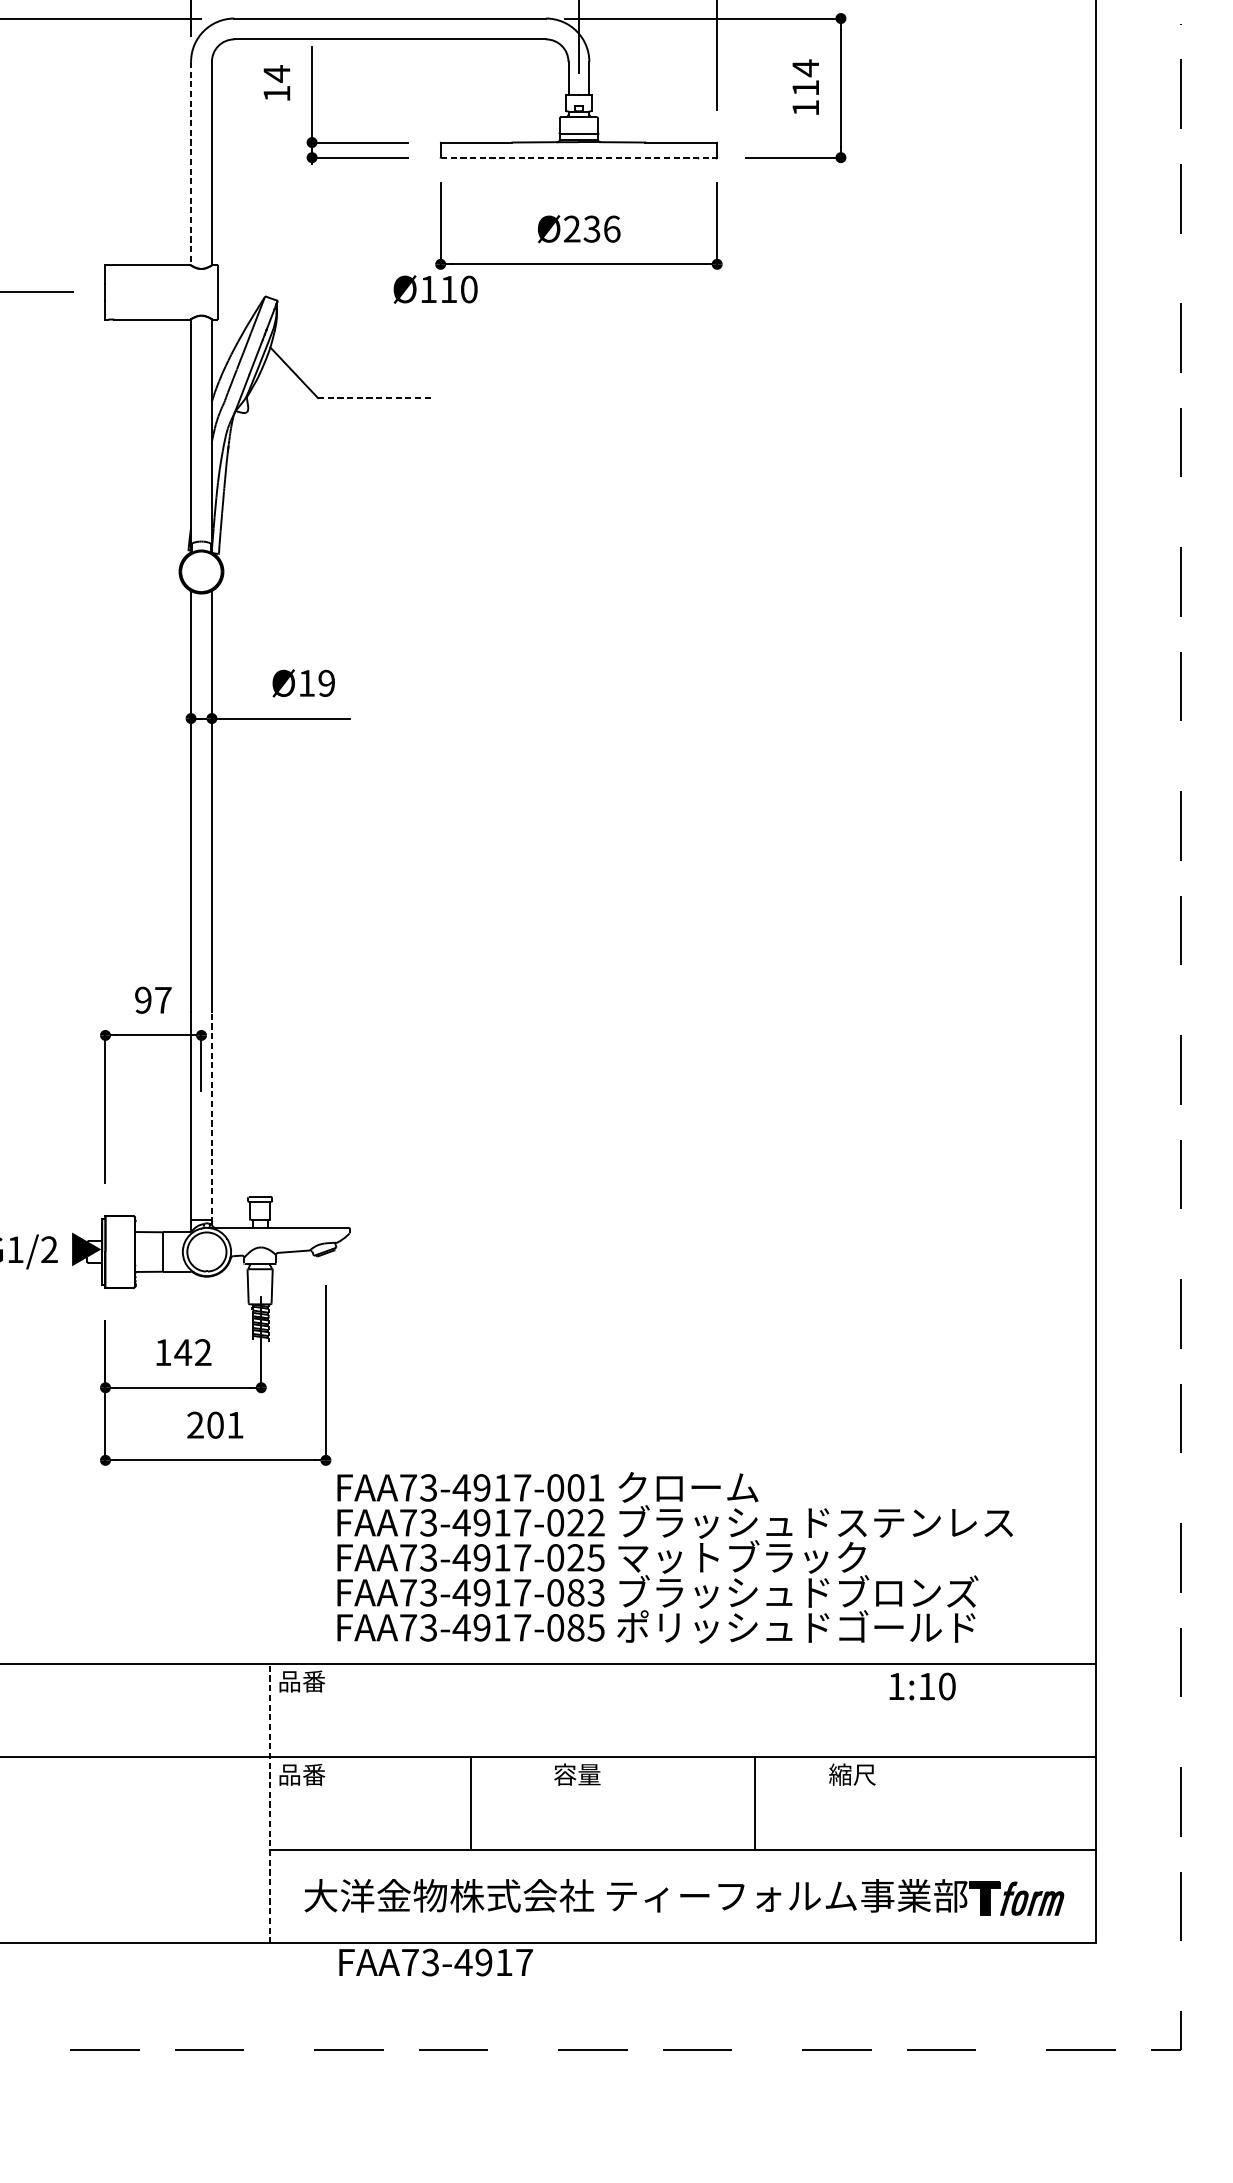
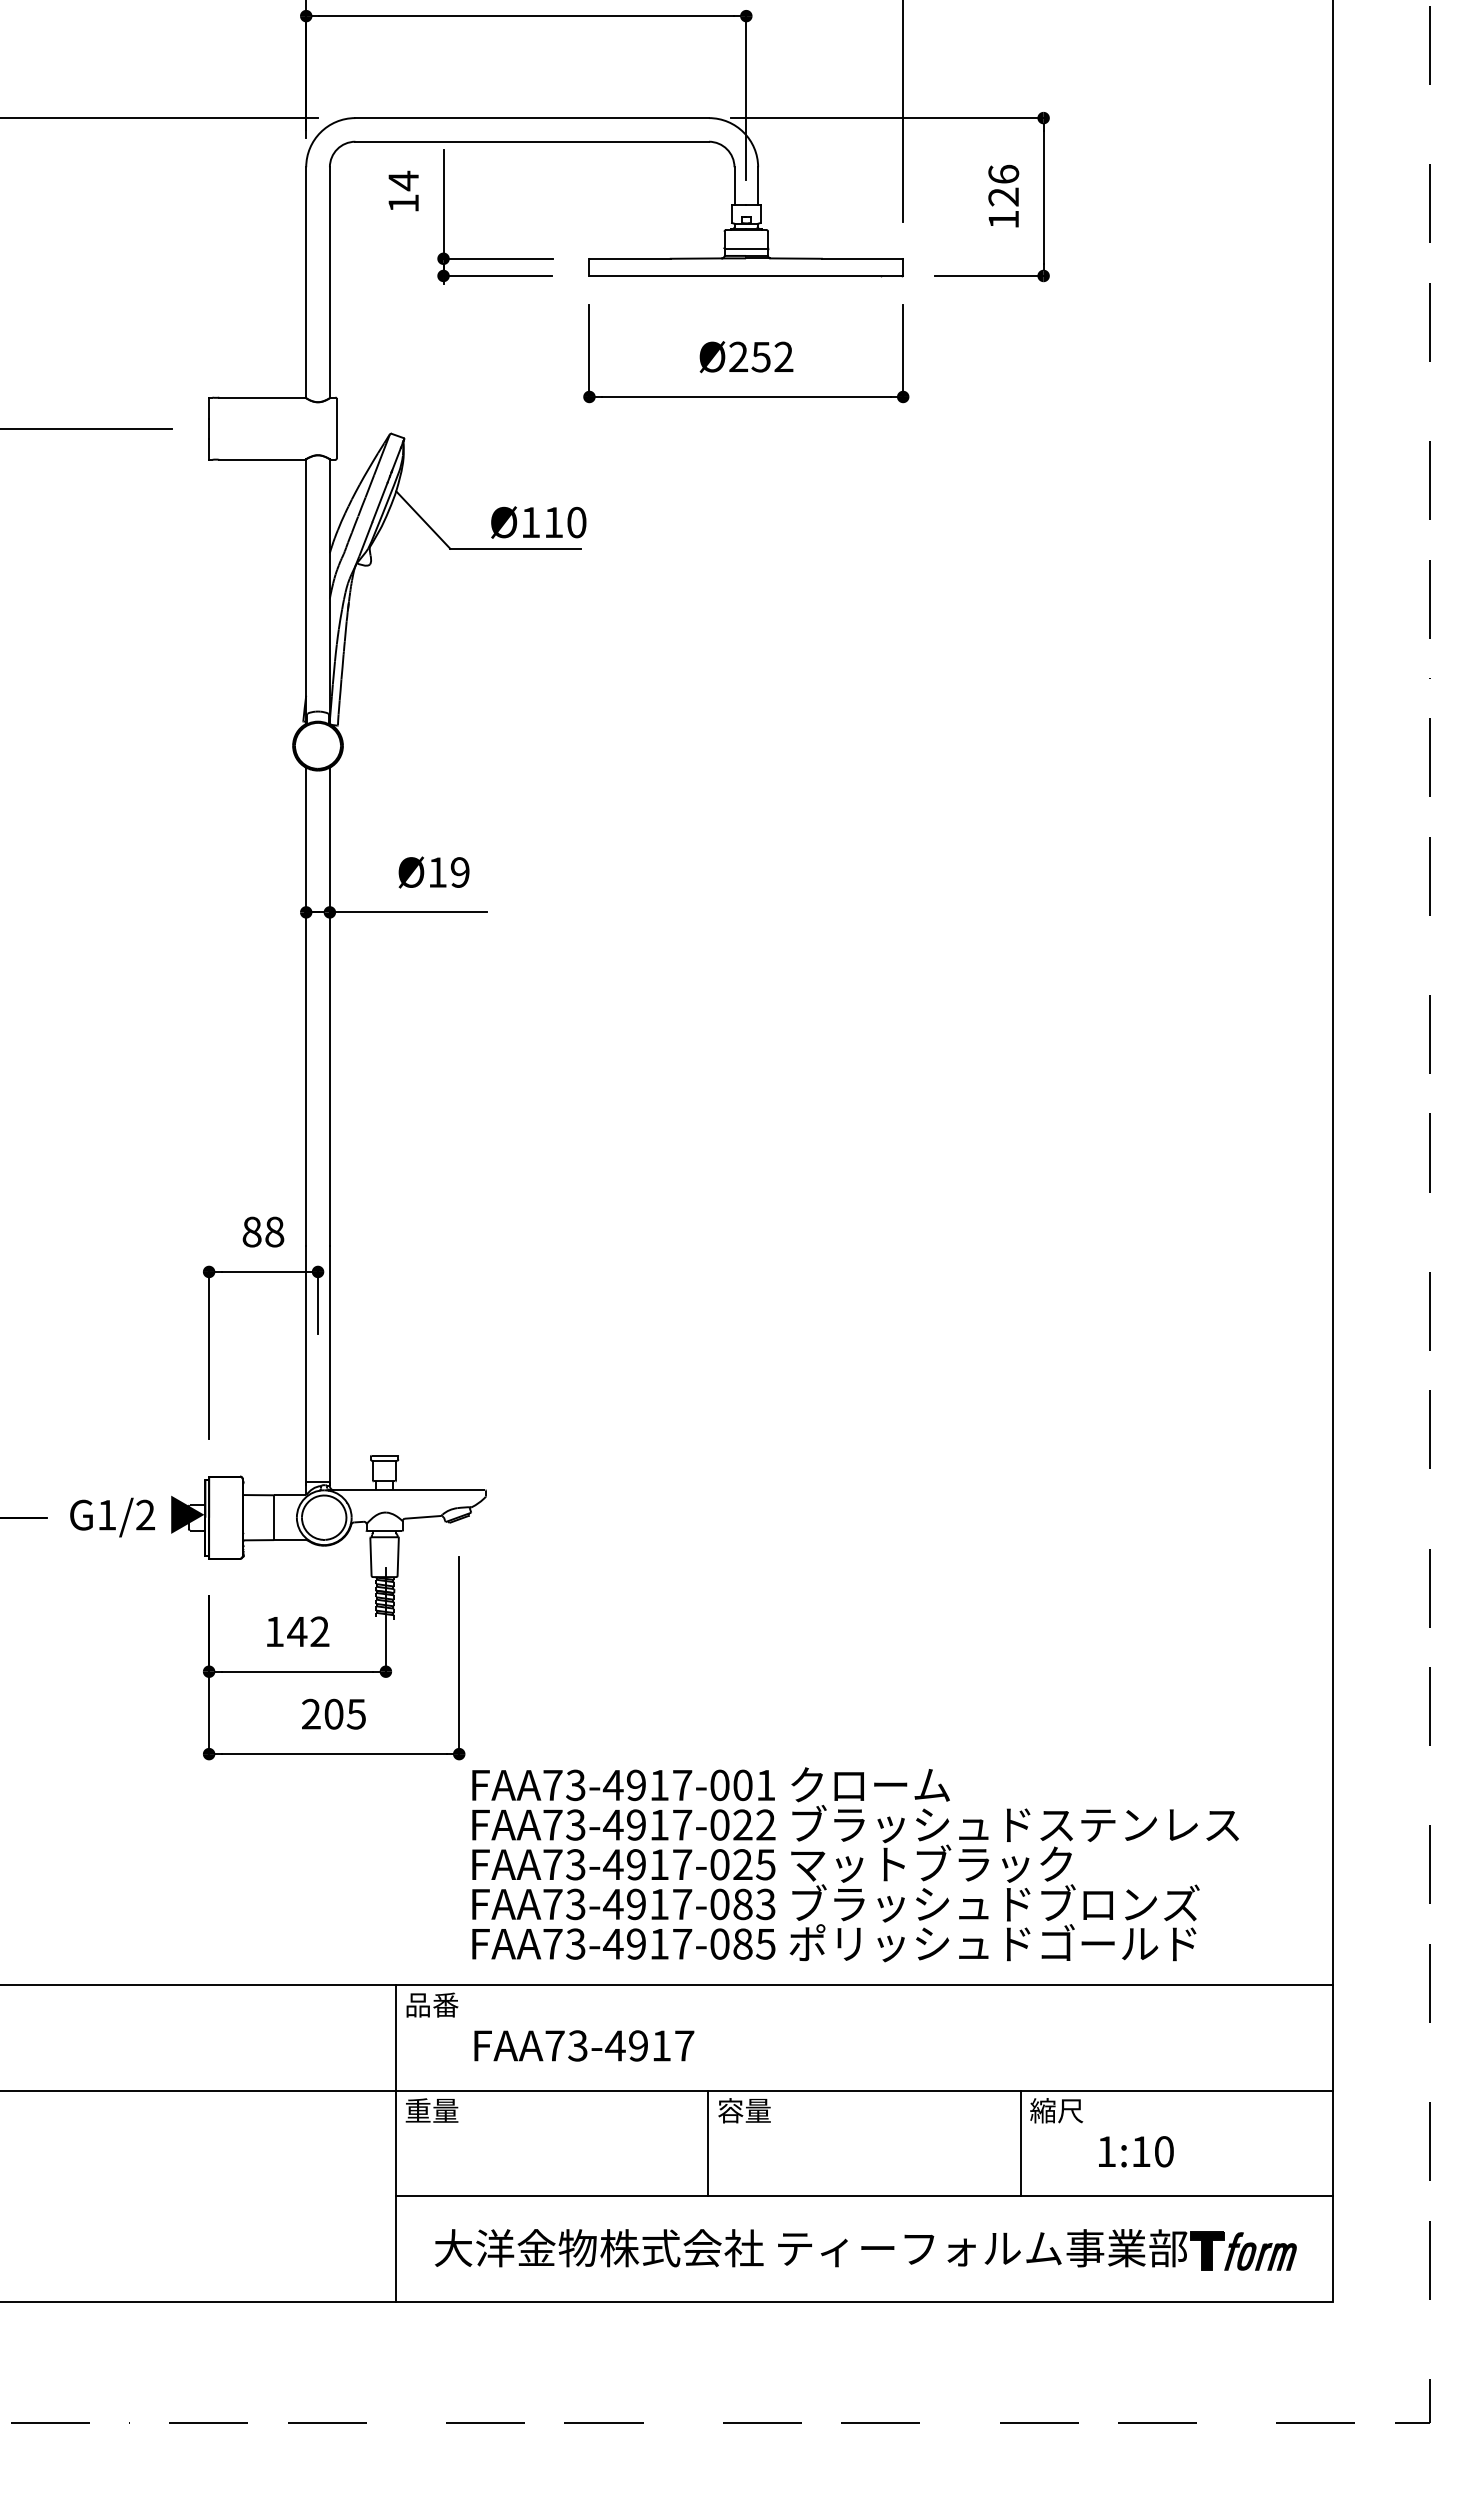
text: (805, 77) -> (1003, 185), 114 -> 126
line: (578, 157) -> (745, 275), dashed -> solid
line: (191, 164) -> (306, 283), dashed -> solid
text: (602, 228) -> (772, 356), Ø236 -> Ø252
text: (435, 289) -> (538, 522), moved
line: (376, 397) -> (516, 548), dashed -> solid
text: (153, 999) -> (263, 1231), 97 -> 88
line: (211, 1117) -> (329, 1365), dashed -> solid
text: (234, 1425) -> (355, 1714), 201 -> 205
text: (922, 1686) -> (1136, 2151), moved
text: (301, 1774) -> (431, 2110), 品番 -> 重量
line: (269, 1803) -> (395, 2143), dashed -> solid
line: (471, 1803) -> (708, 2143), moved
line: (754, 1803) -> (1020, 2143), moved
text: (436, 1962) -> (584, 2045), moved

